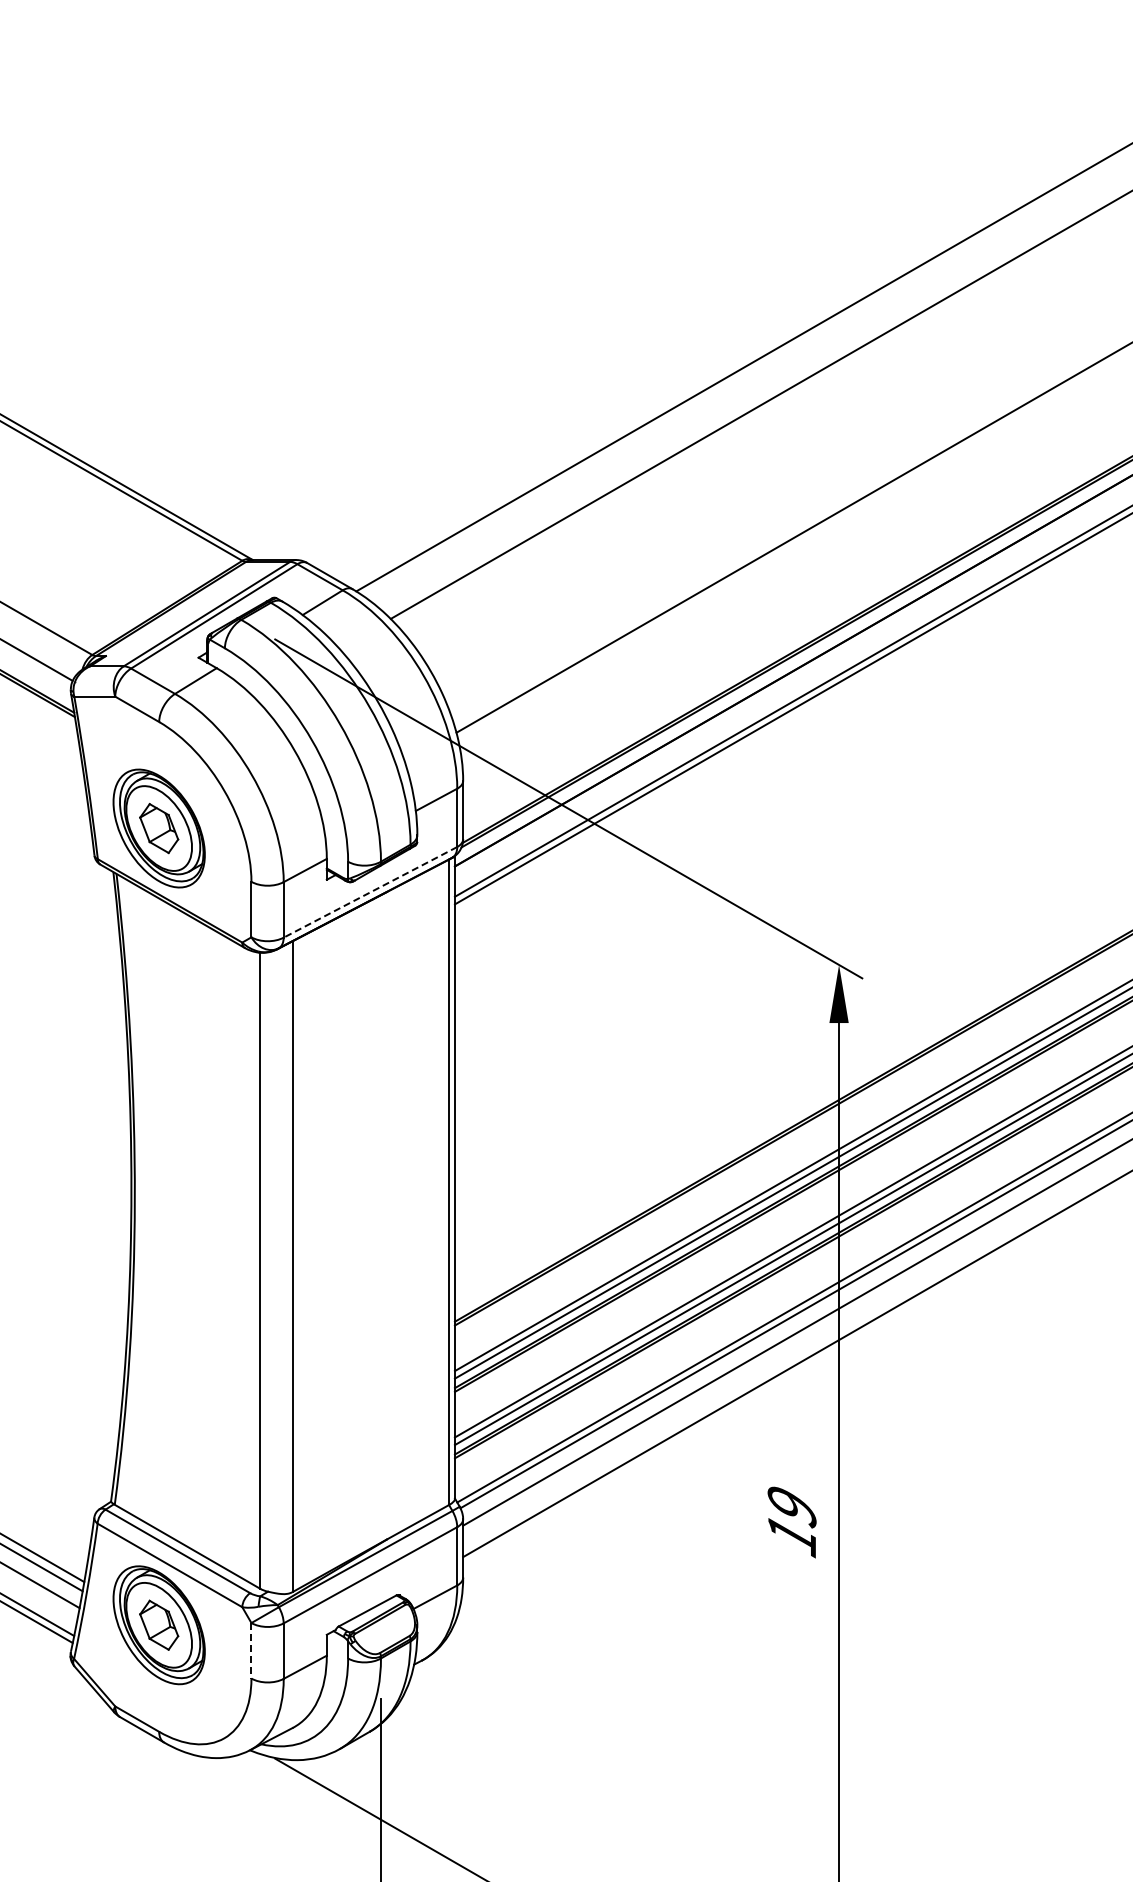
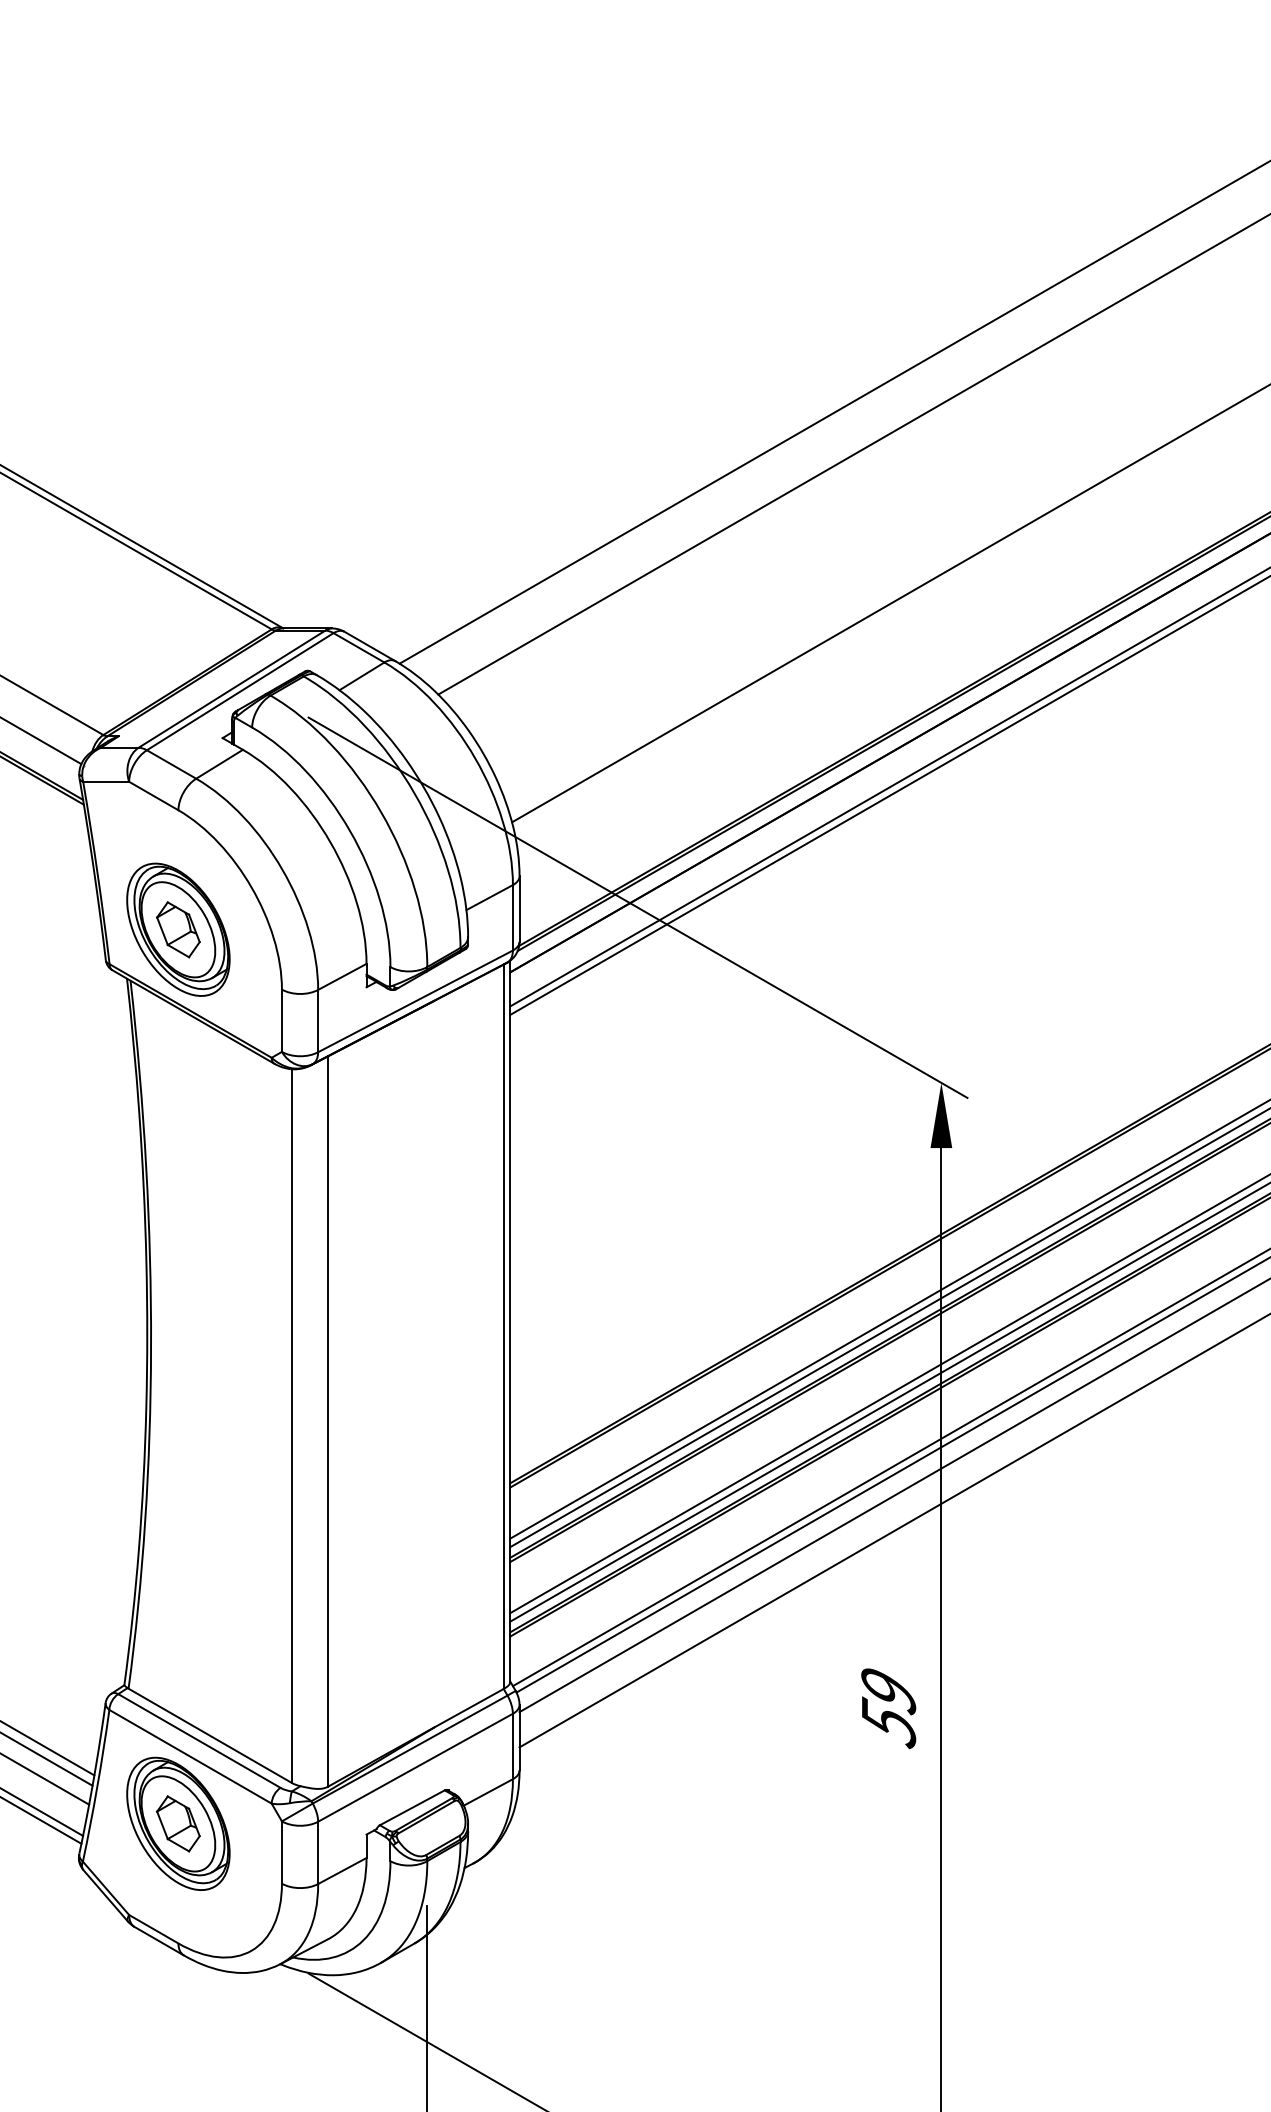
line: (370, 892) -> (415, 1001), dashed -> solid
text: (792, 1534) -> (889, 1722), 19 -> 59
line: (251, 1650) -> (282, 1852), dashed -> solid

